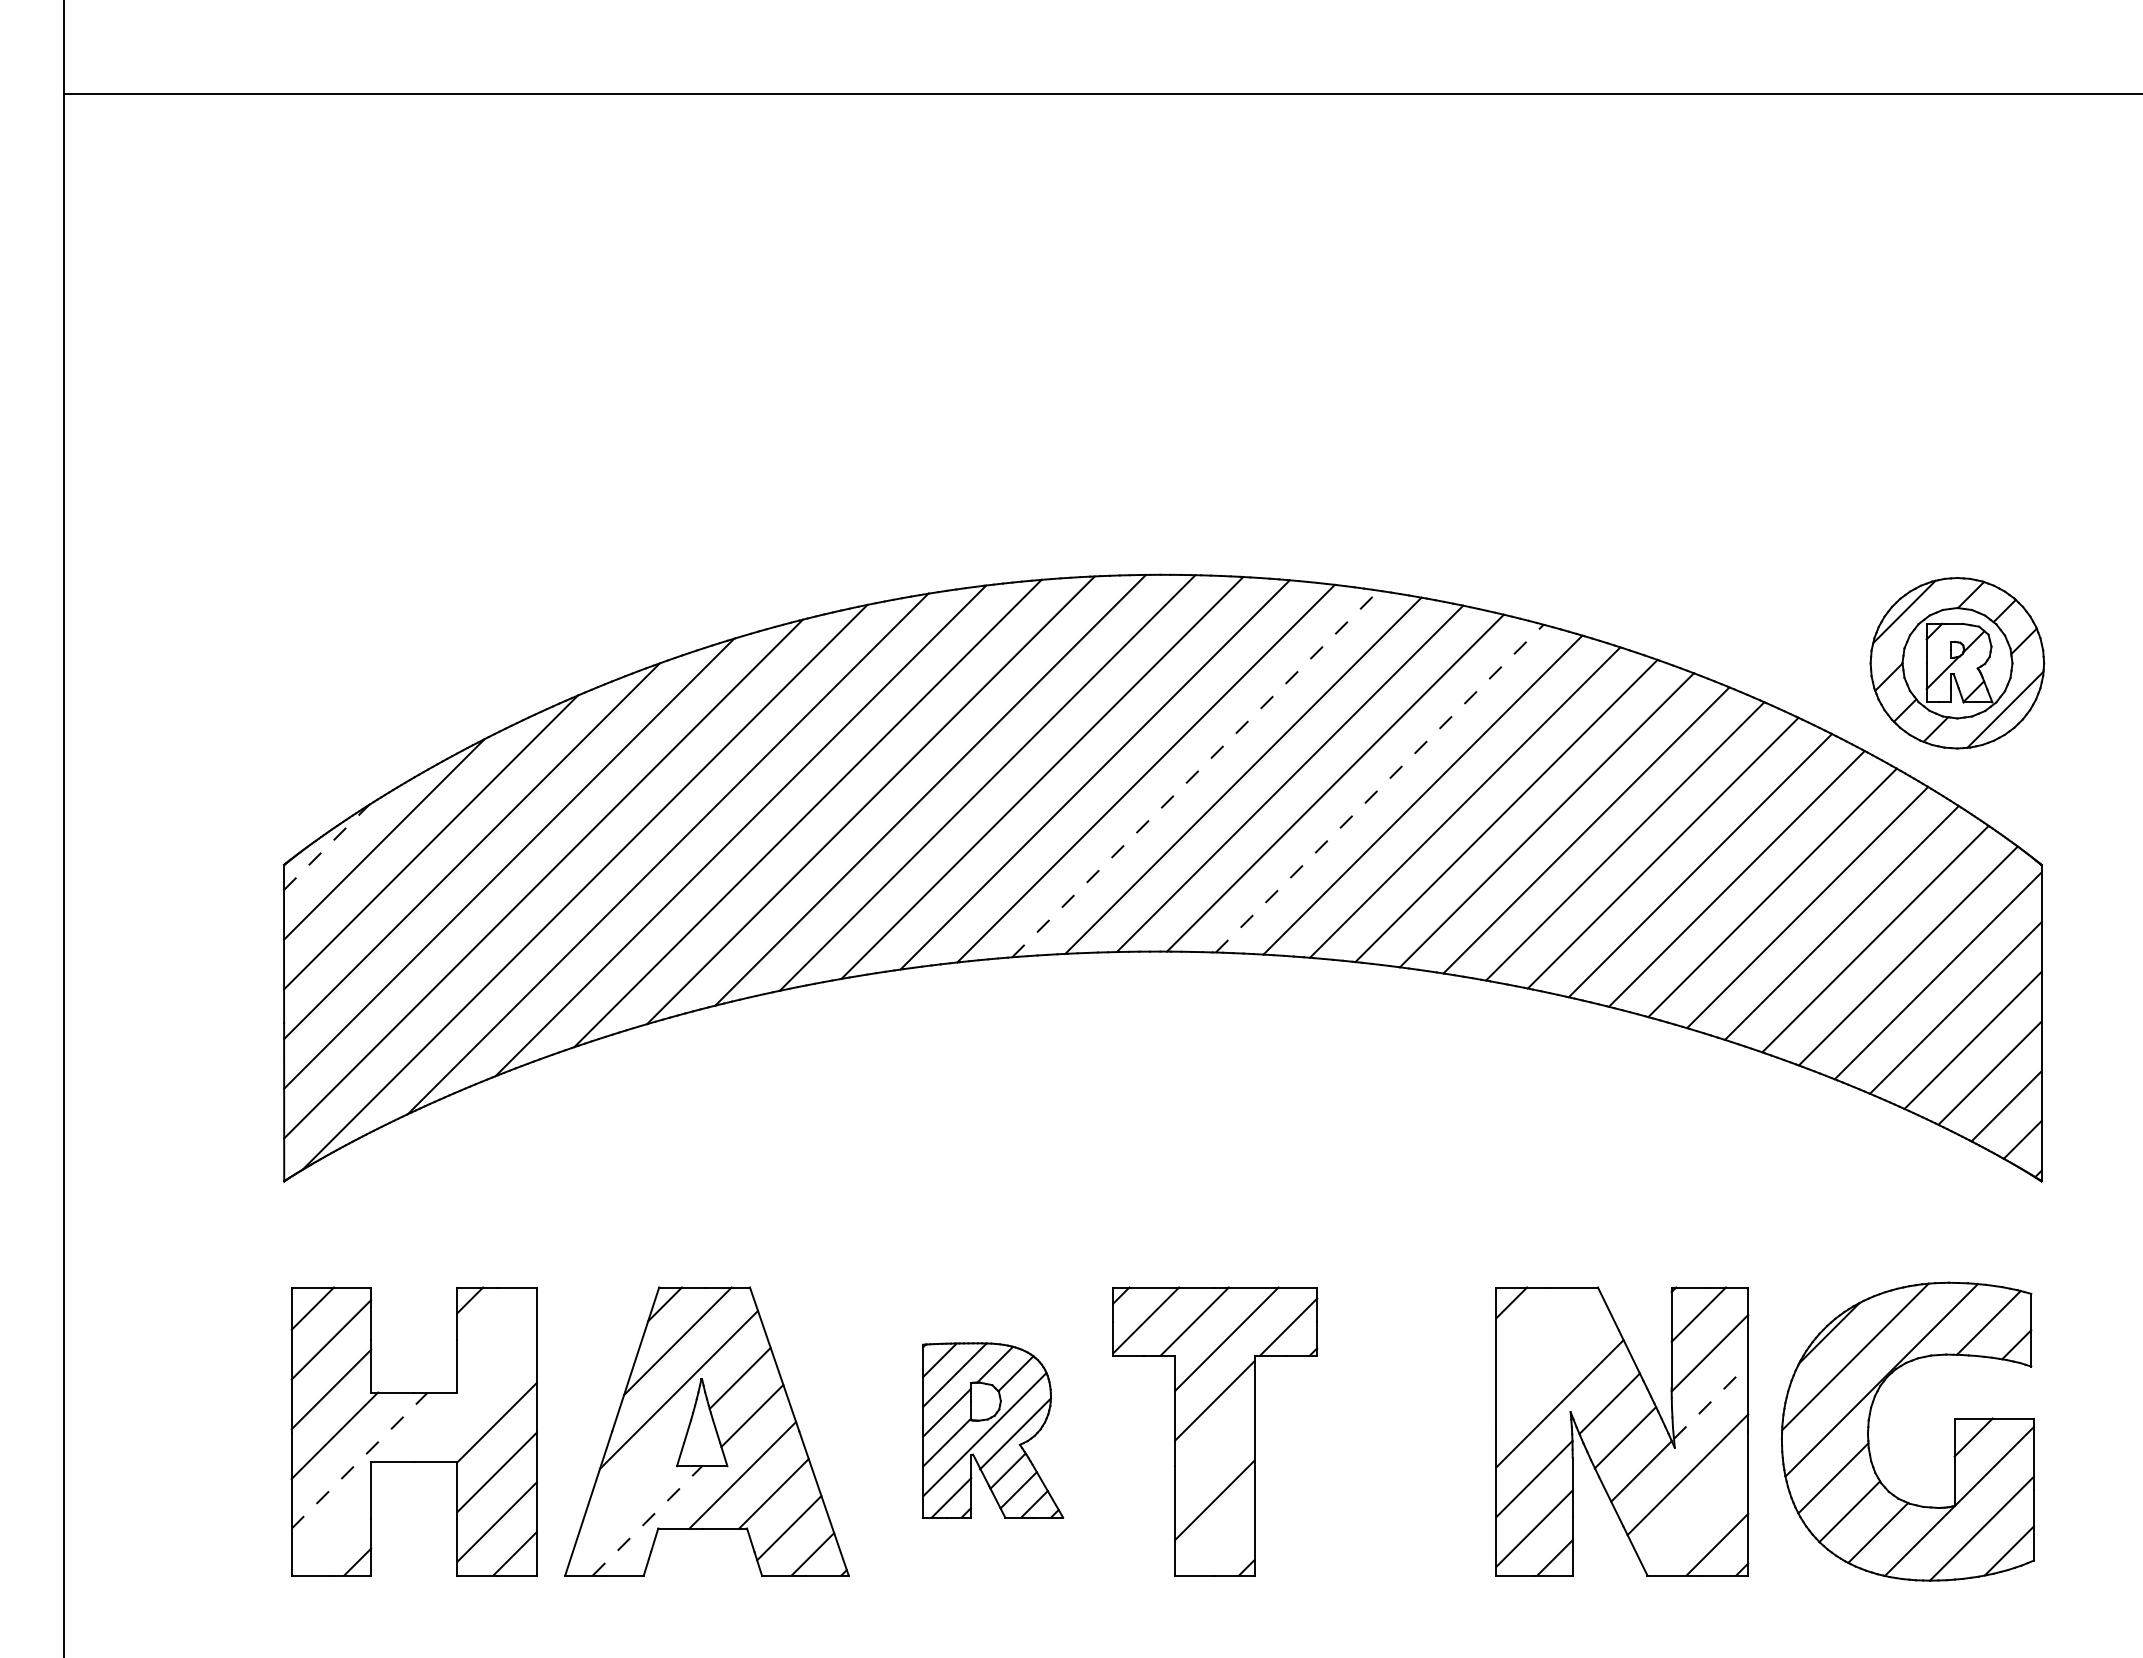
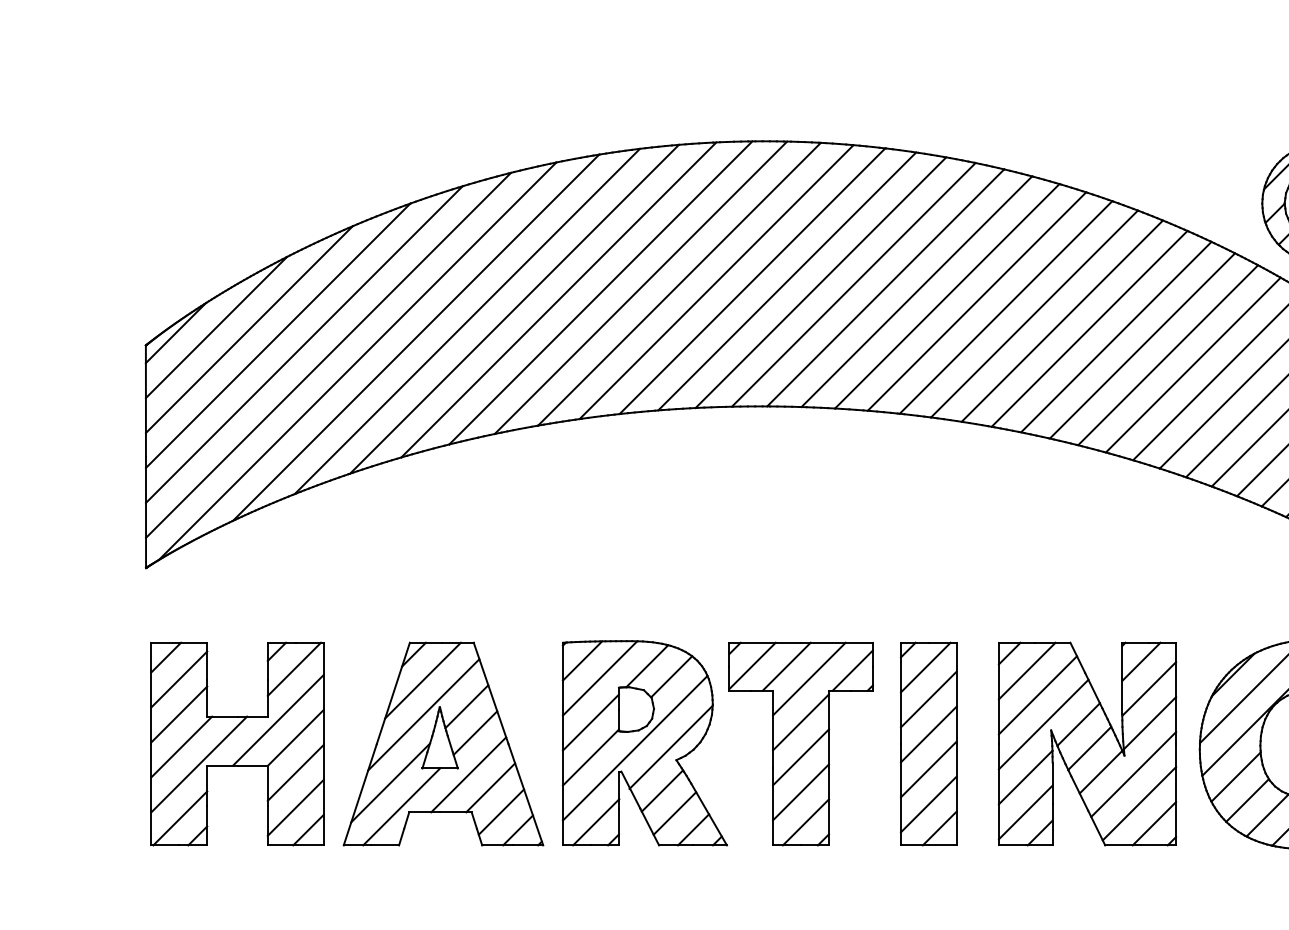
line: (1195, 773) -> (787, 281), dashed -> solid
line: (1379, 788) -> (916, 291), dashed -> solid
line: (326, 847) -> (175, 333), dashed -> solid
line: (494, 1325) -> (294, 669), added
line: (1536, 1327) -> (1027, 670), added
line: (1551, 1361) -> (1037, 694), added
line: (471, 1397) -> (277, 720), added
line: (1711, 1401) -> (1150, 722), dashed -> solid
part: (992, 1430) -> (644, 743), size x1.67
part: (1396, 1431) -> (928, 744), added
line: (1214, 1450) -> (800, 757), added
line: (360, 1460) -> (199, 764), dashed -> solid
line: (631, 1486) -> (390, 782), added
line: (1695, 1516) -> (1139, 803), added
line: (647, 1520) -> (401, 806), dashed -> solid
line: (332, 1536) -> (180, 817), added
line: (1221, 1542) -> (805, 822), added

